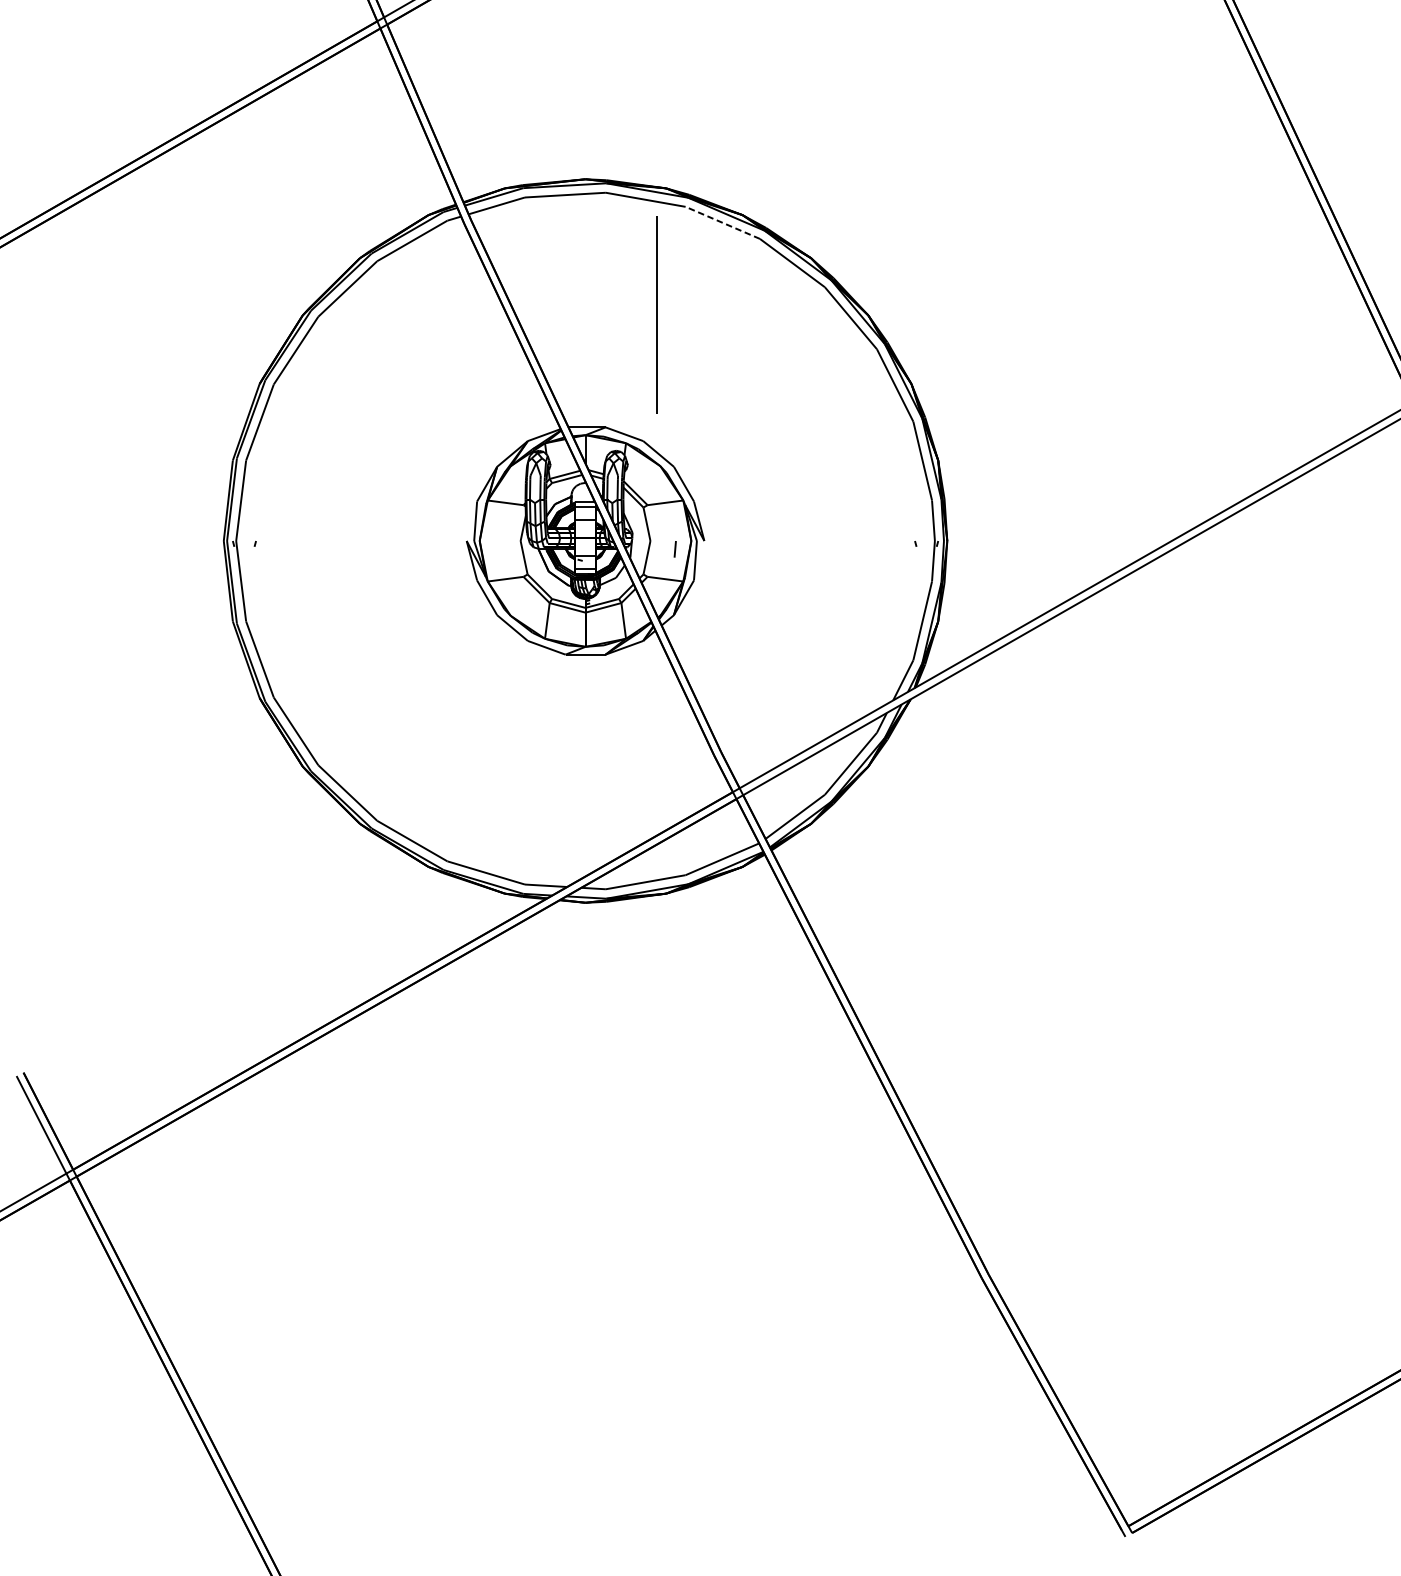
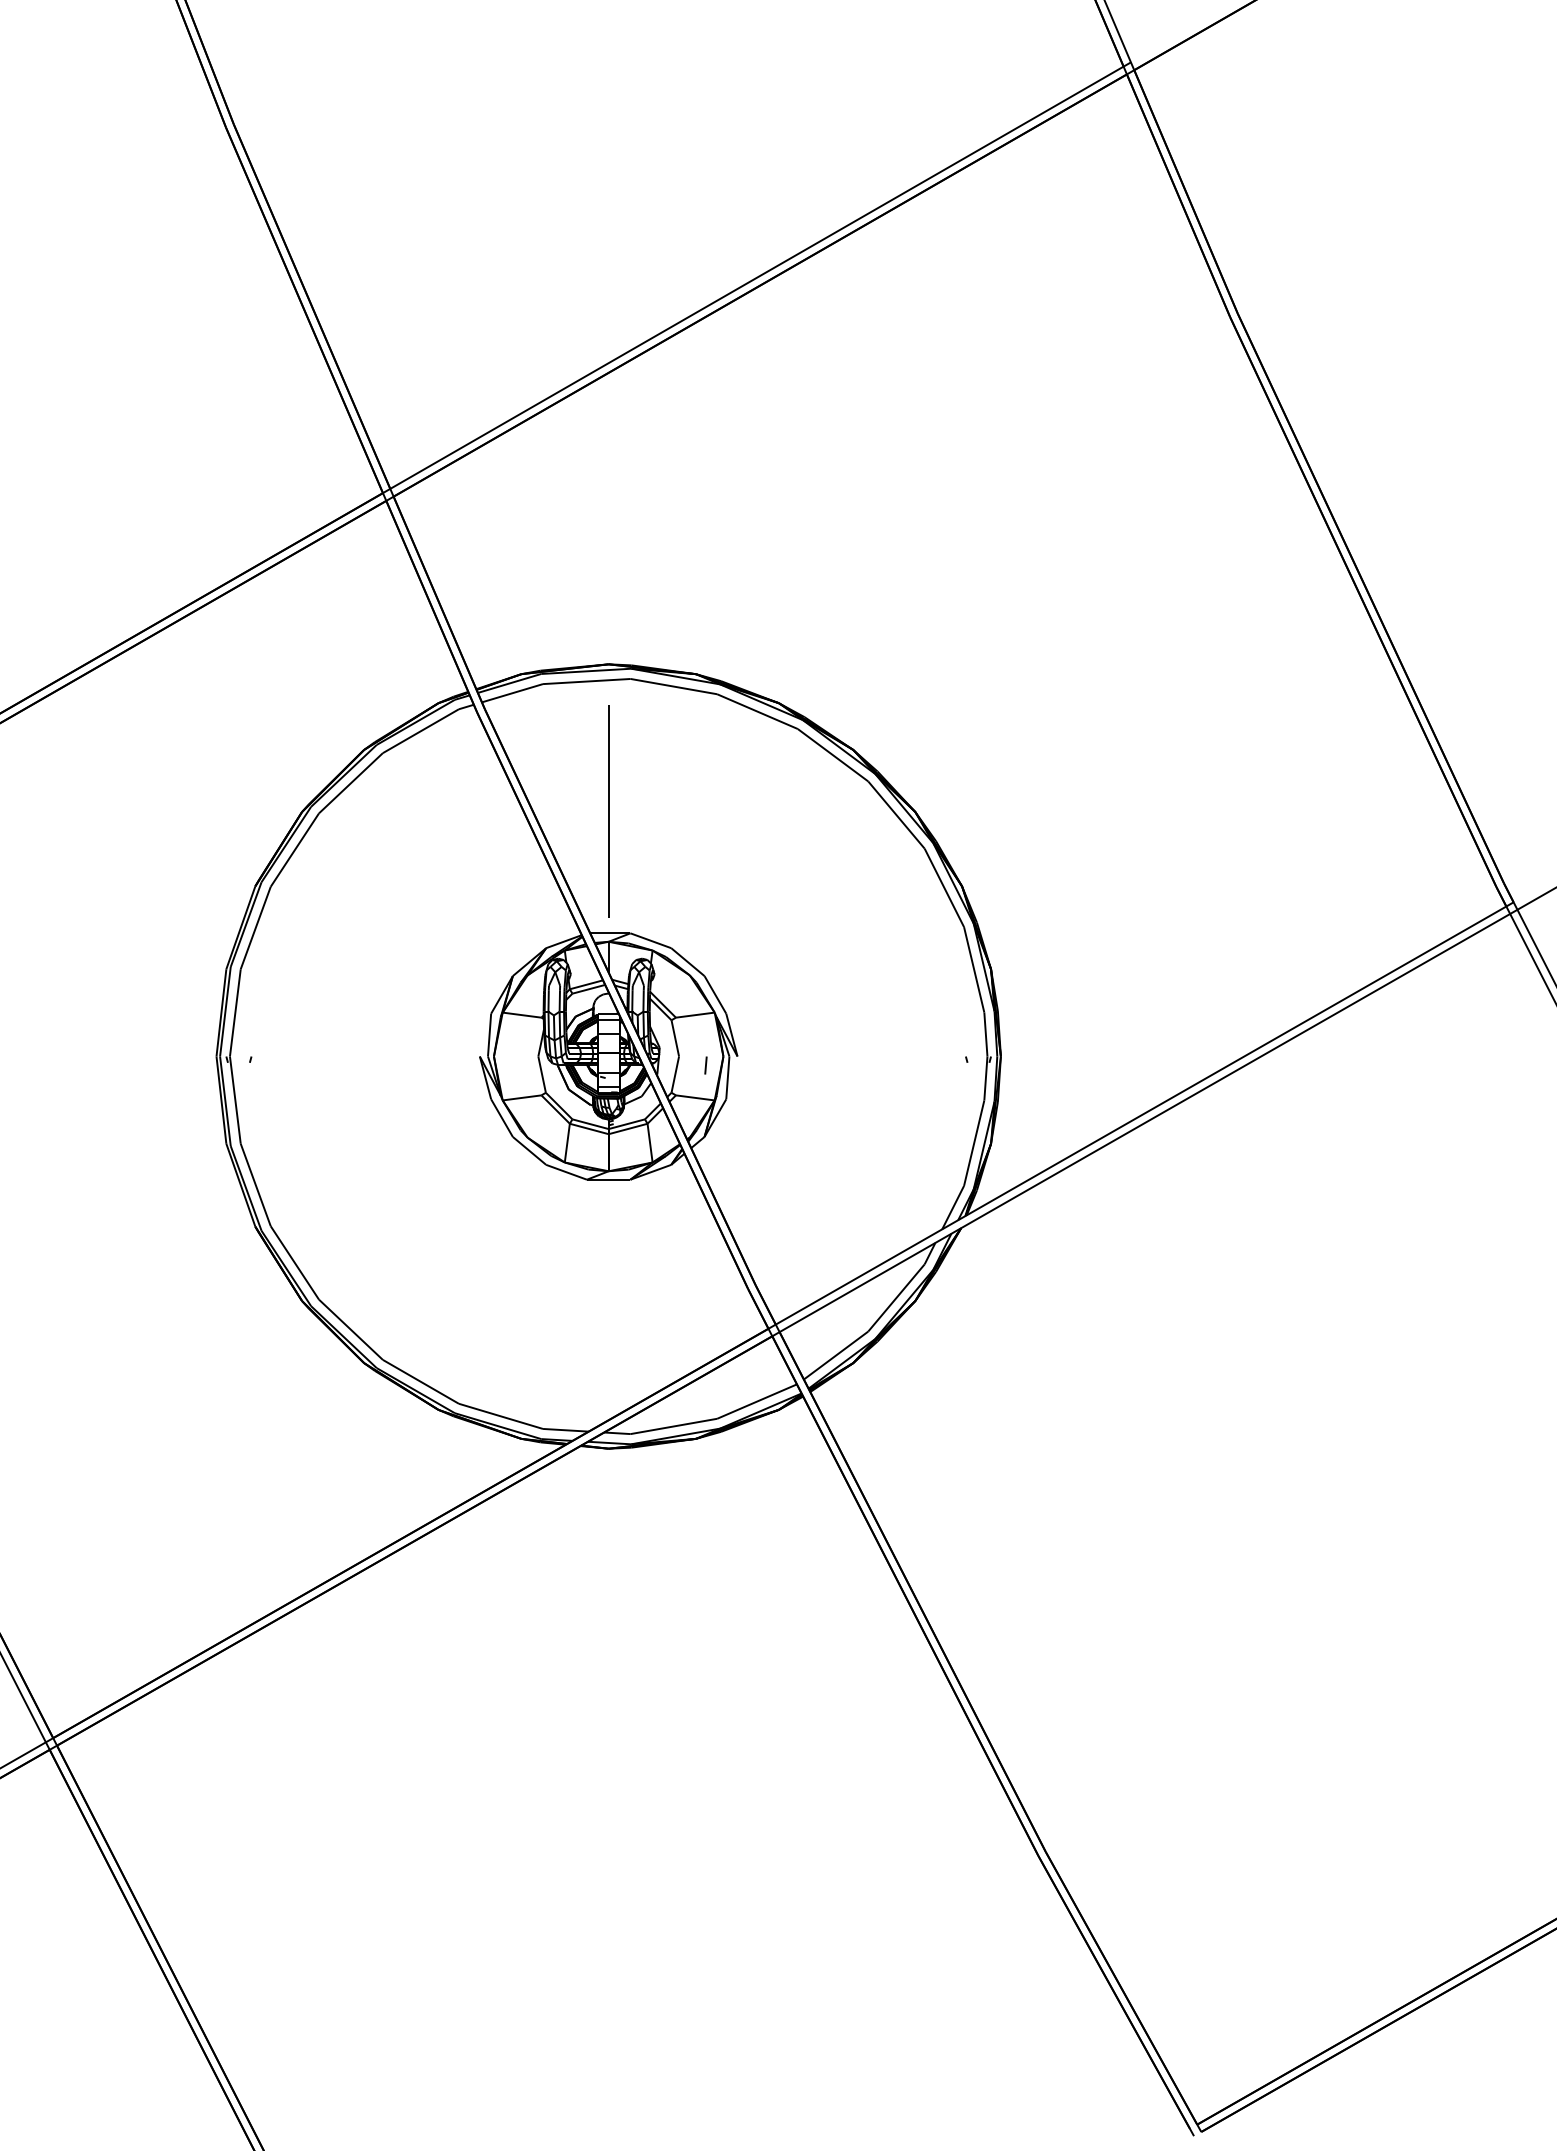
line: (722, 222) -> (757, 711), dashed -> solid
line: (656, 315) -> (608, 811), moved

